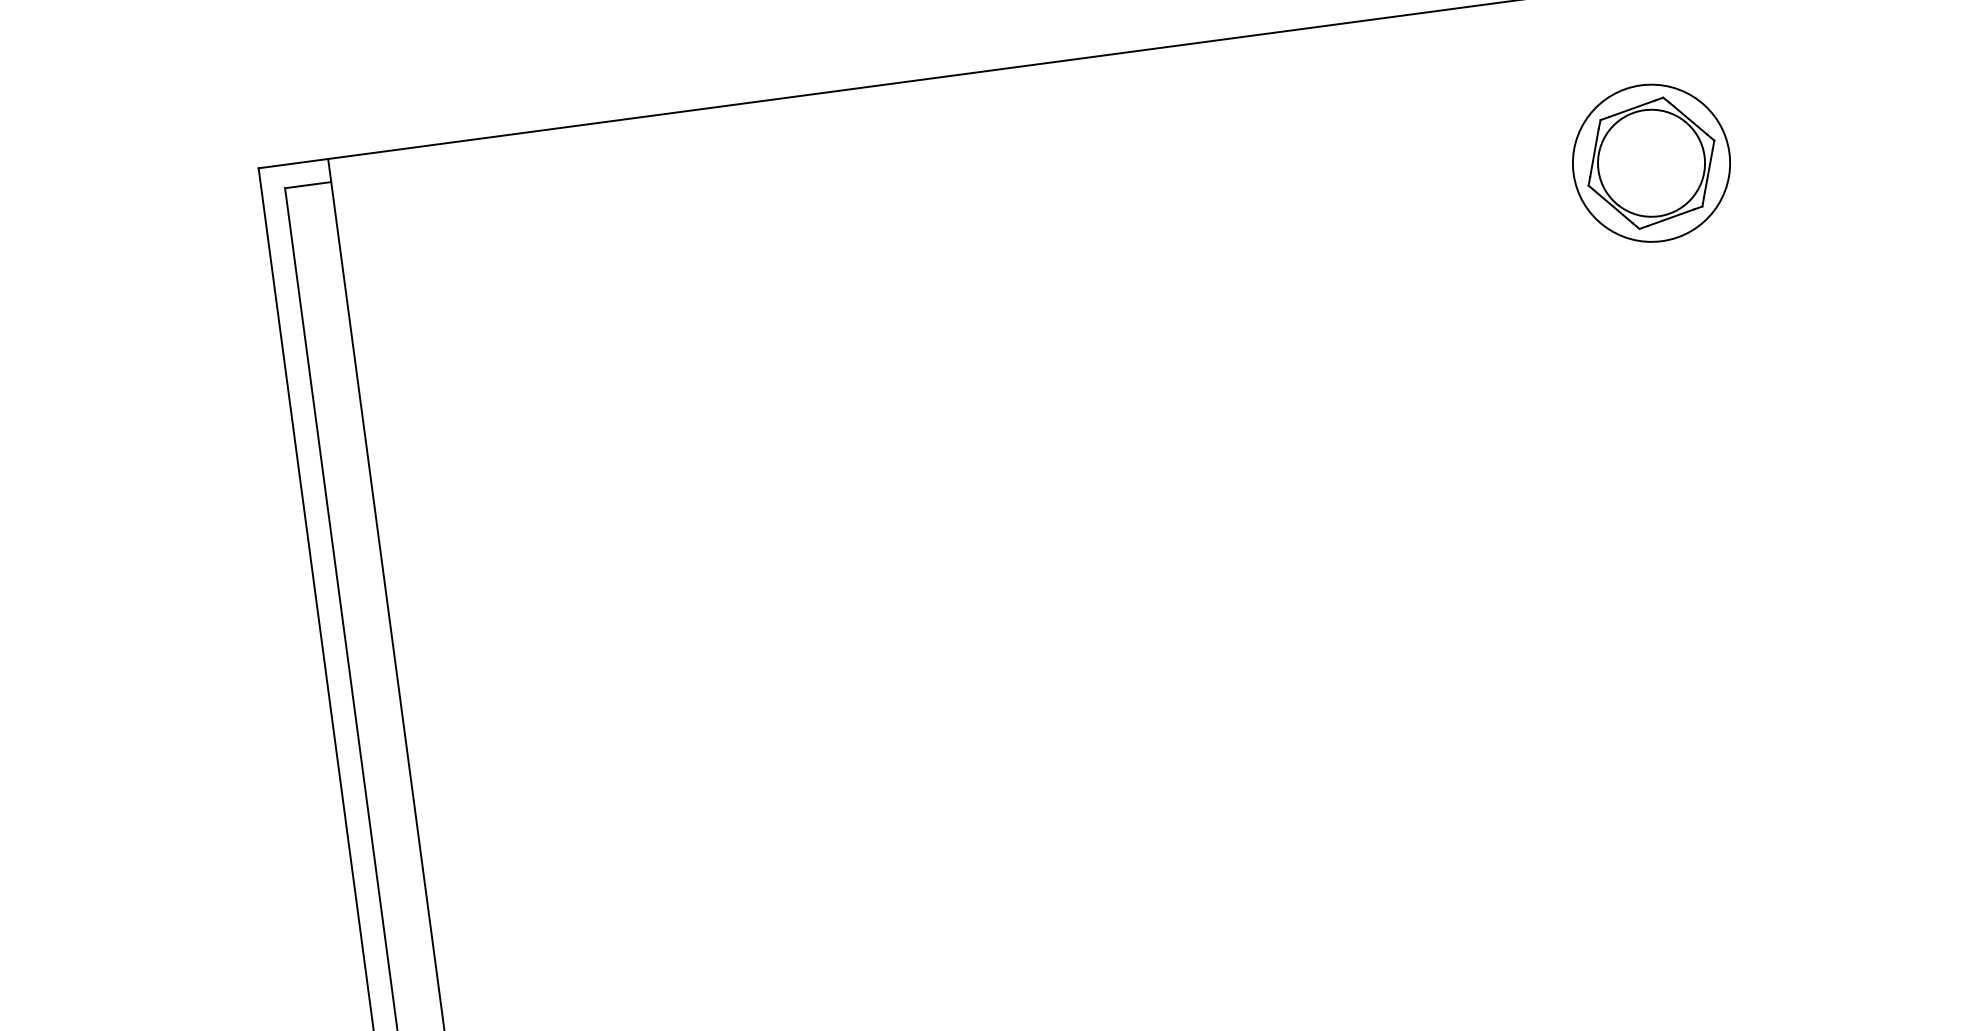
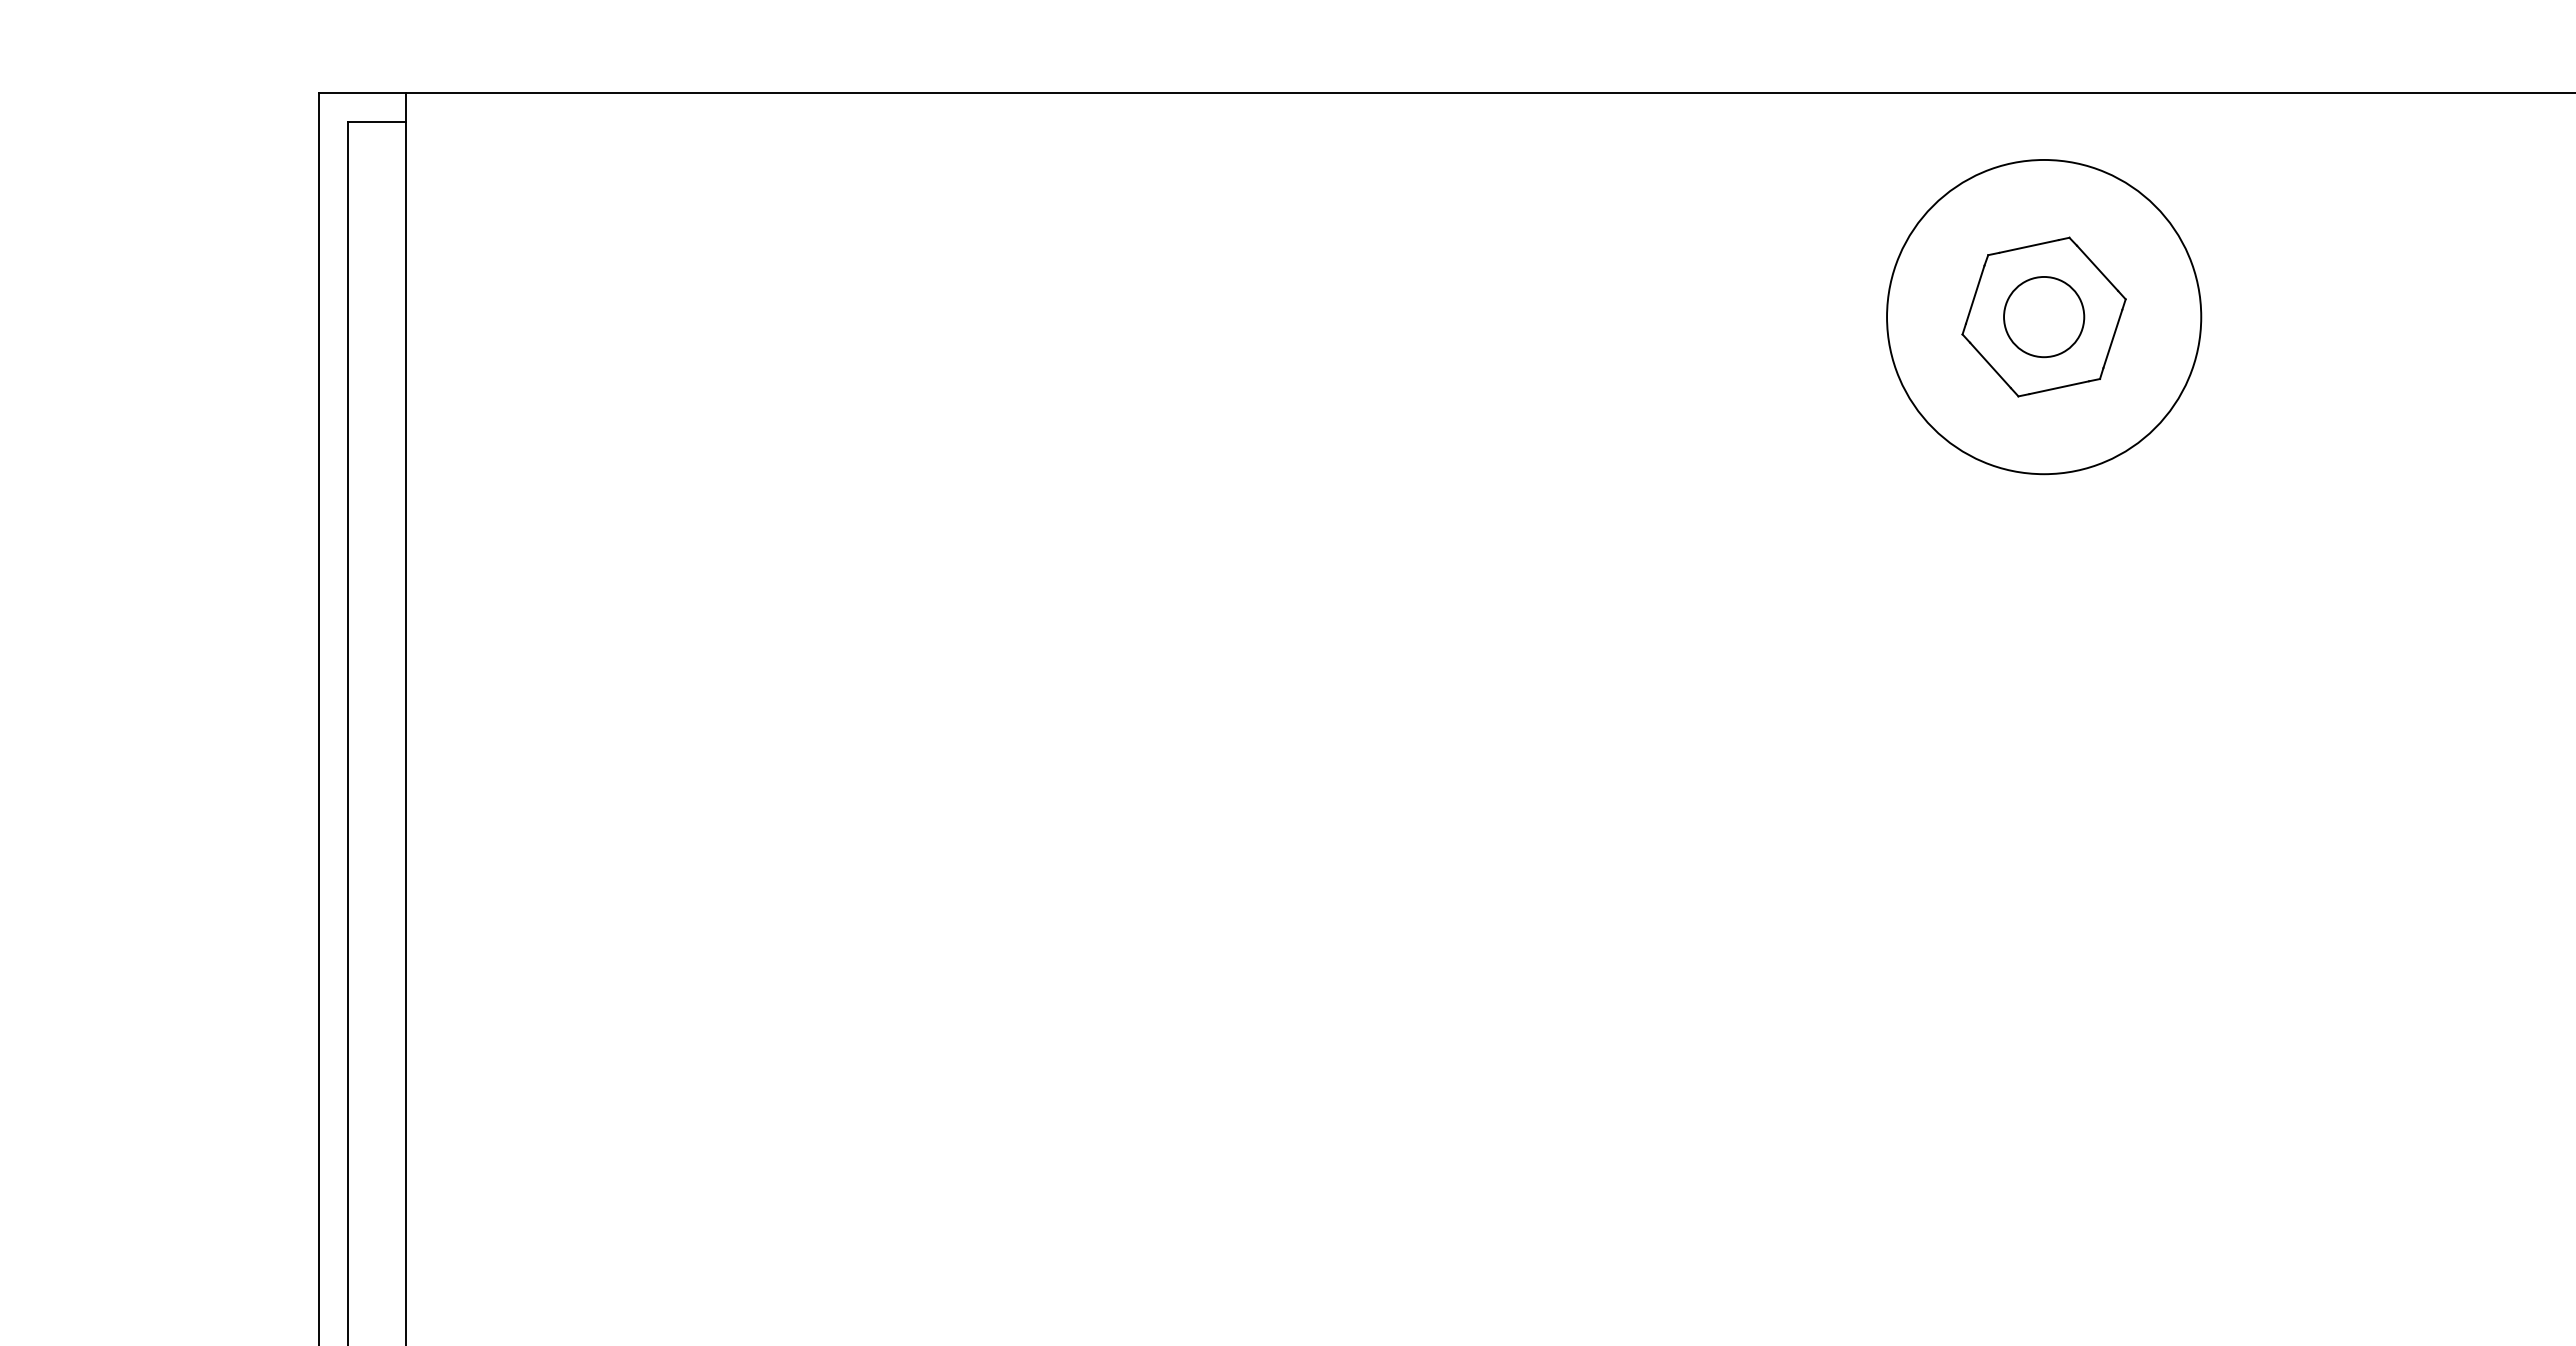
circle: (1650, 162) -> (2043, 316), size x0.6
circle: (1650, 162) -> (2043, 316), size x1.6

